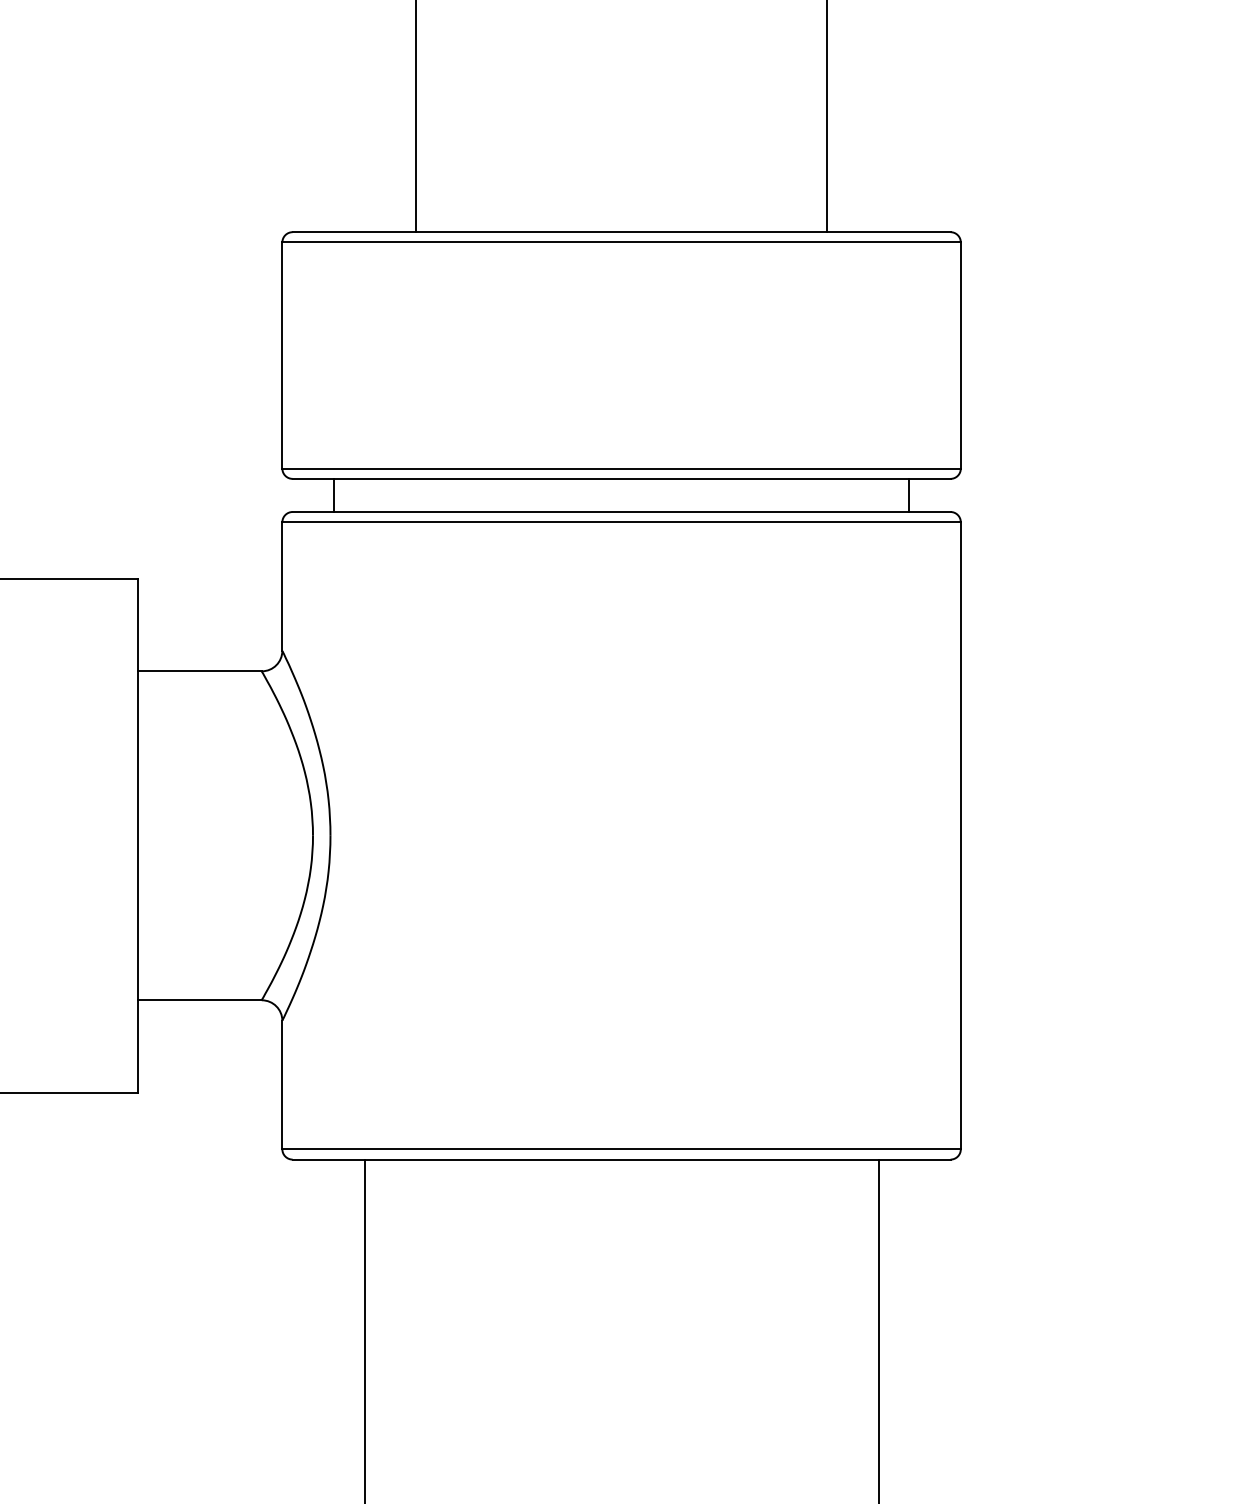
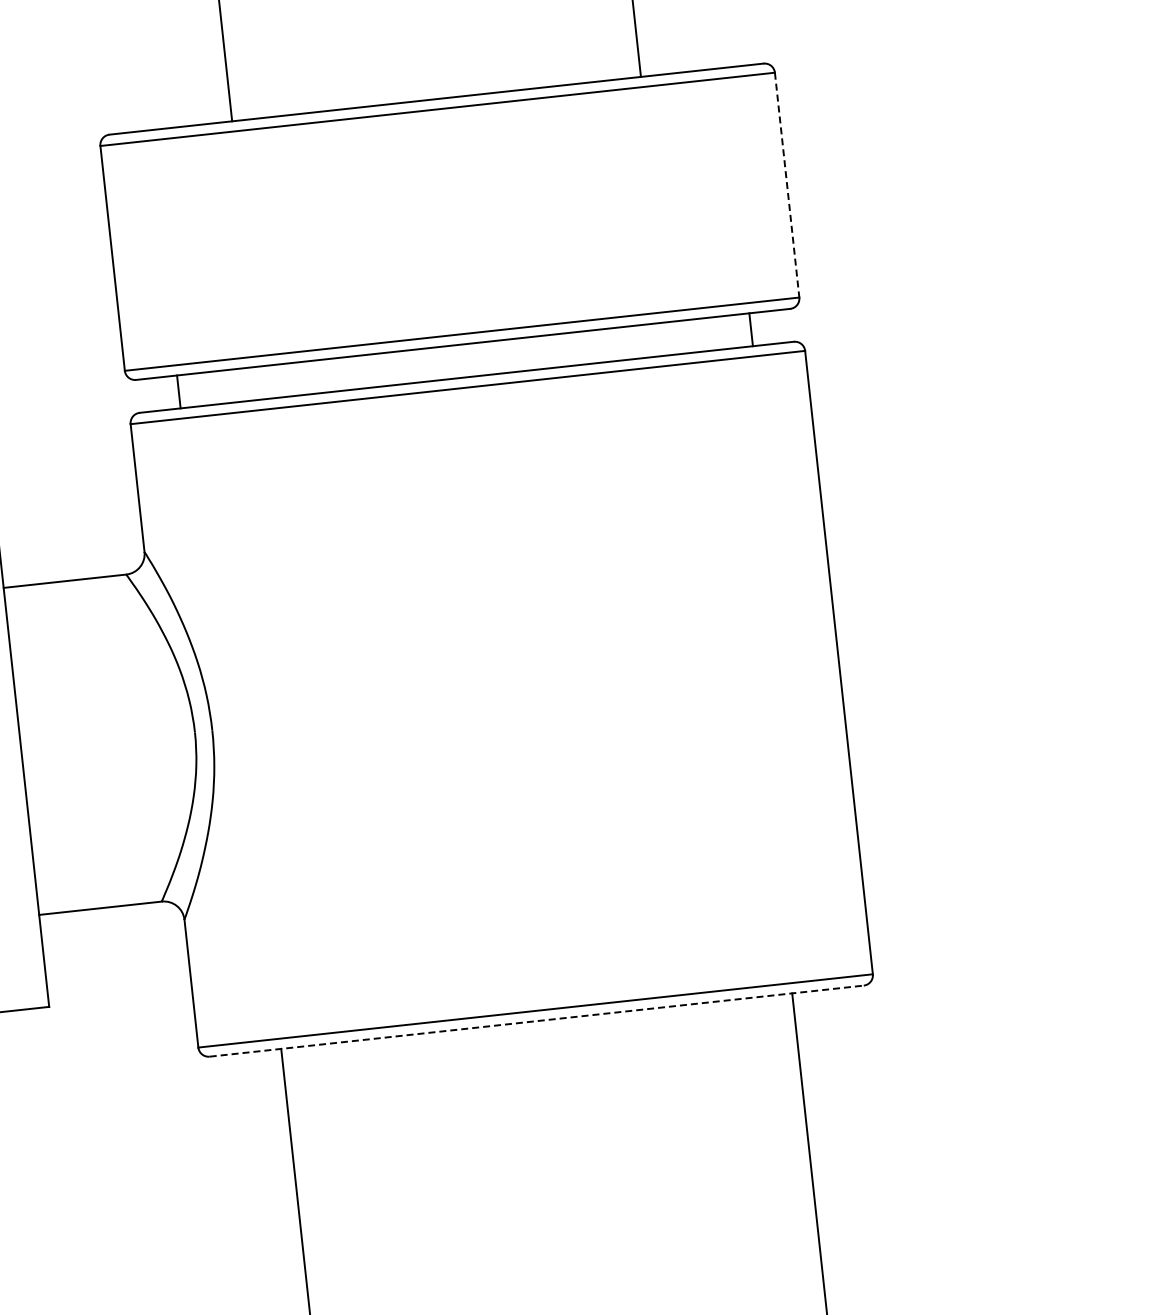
line: (960, 356) -> (786, 186), solid -> dashed
line: (621, 1159) -> (536, 1021), solid -> dashed

